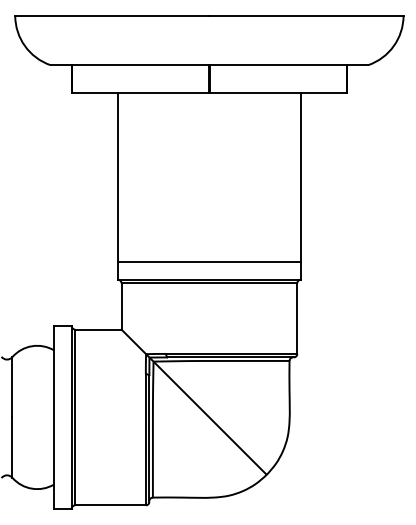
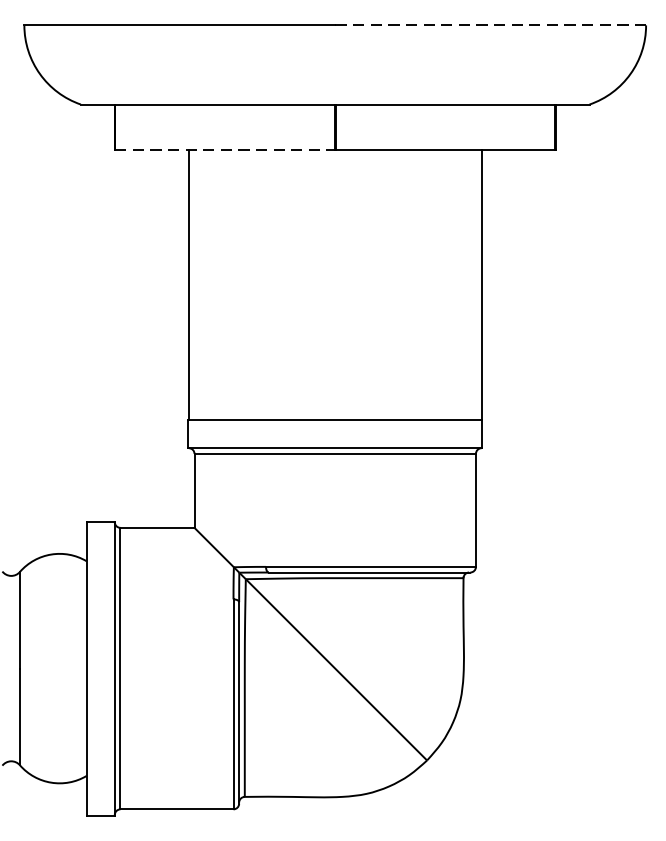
line: (305, 15) -> (489, 25), solid -> dashed
line: (140, 93) -> (224, 149), solid -> dashed

